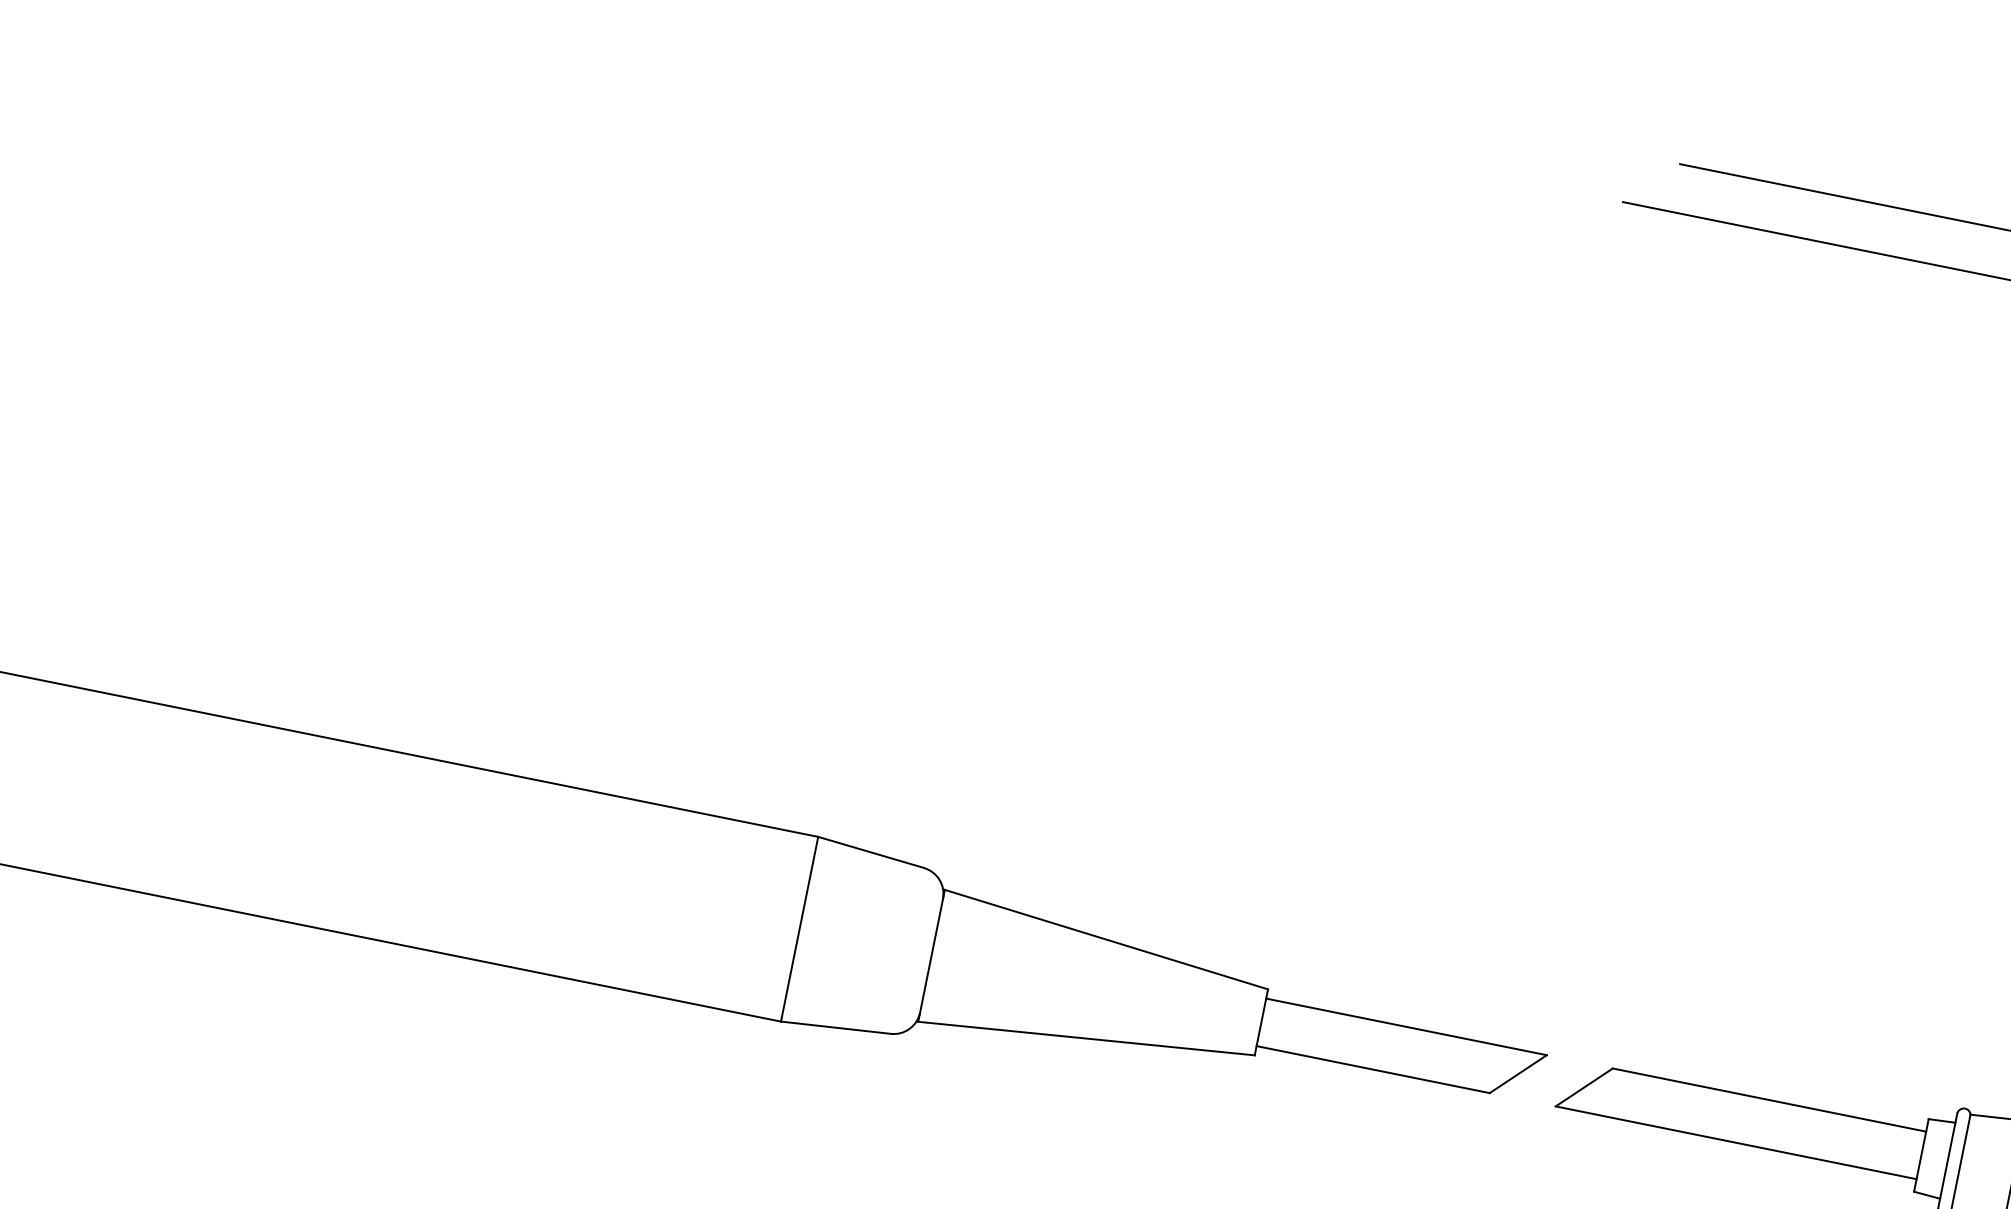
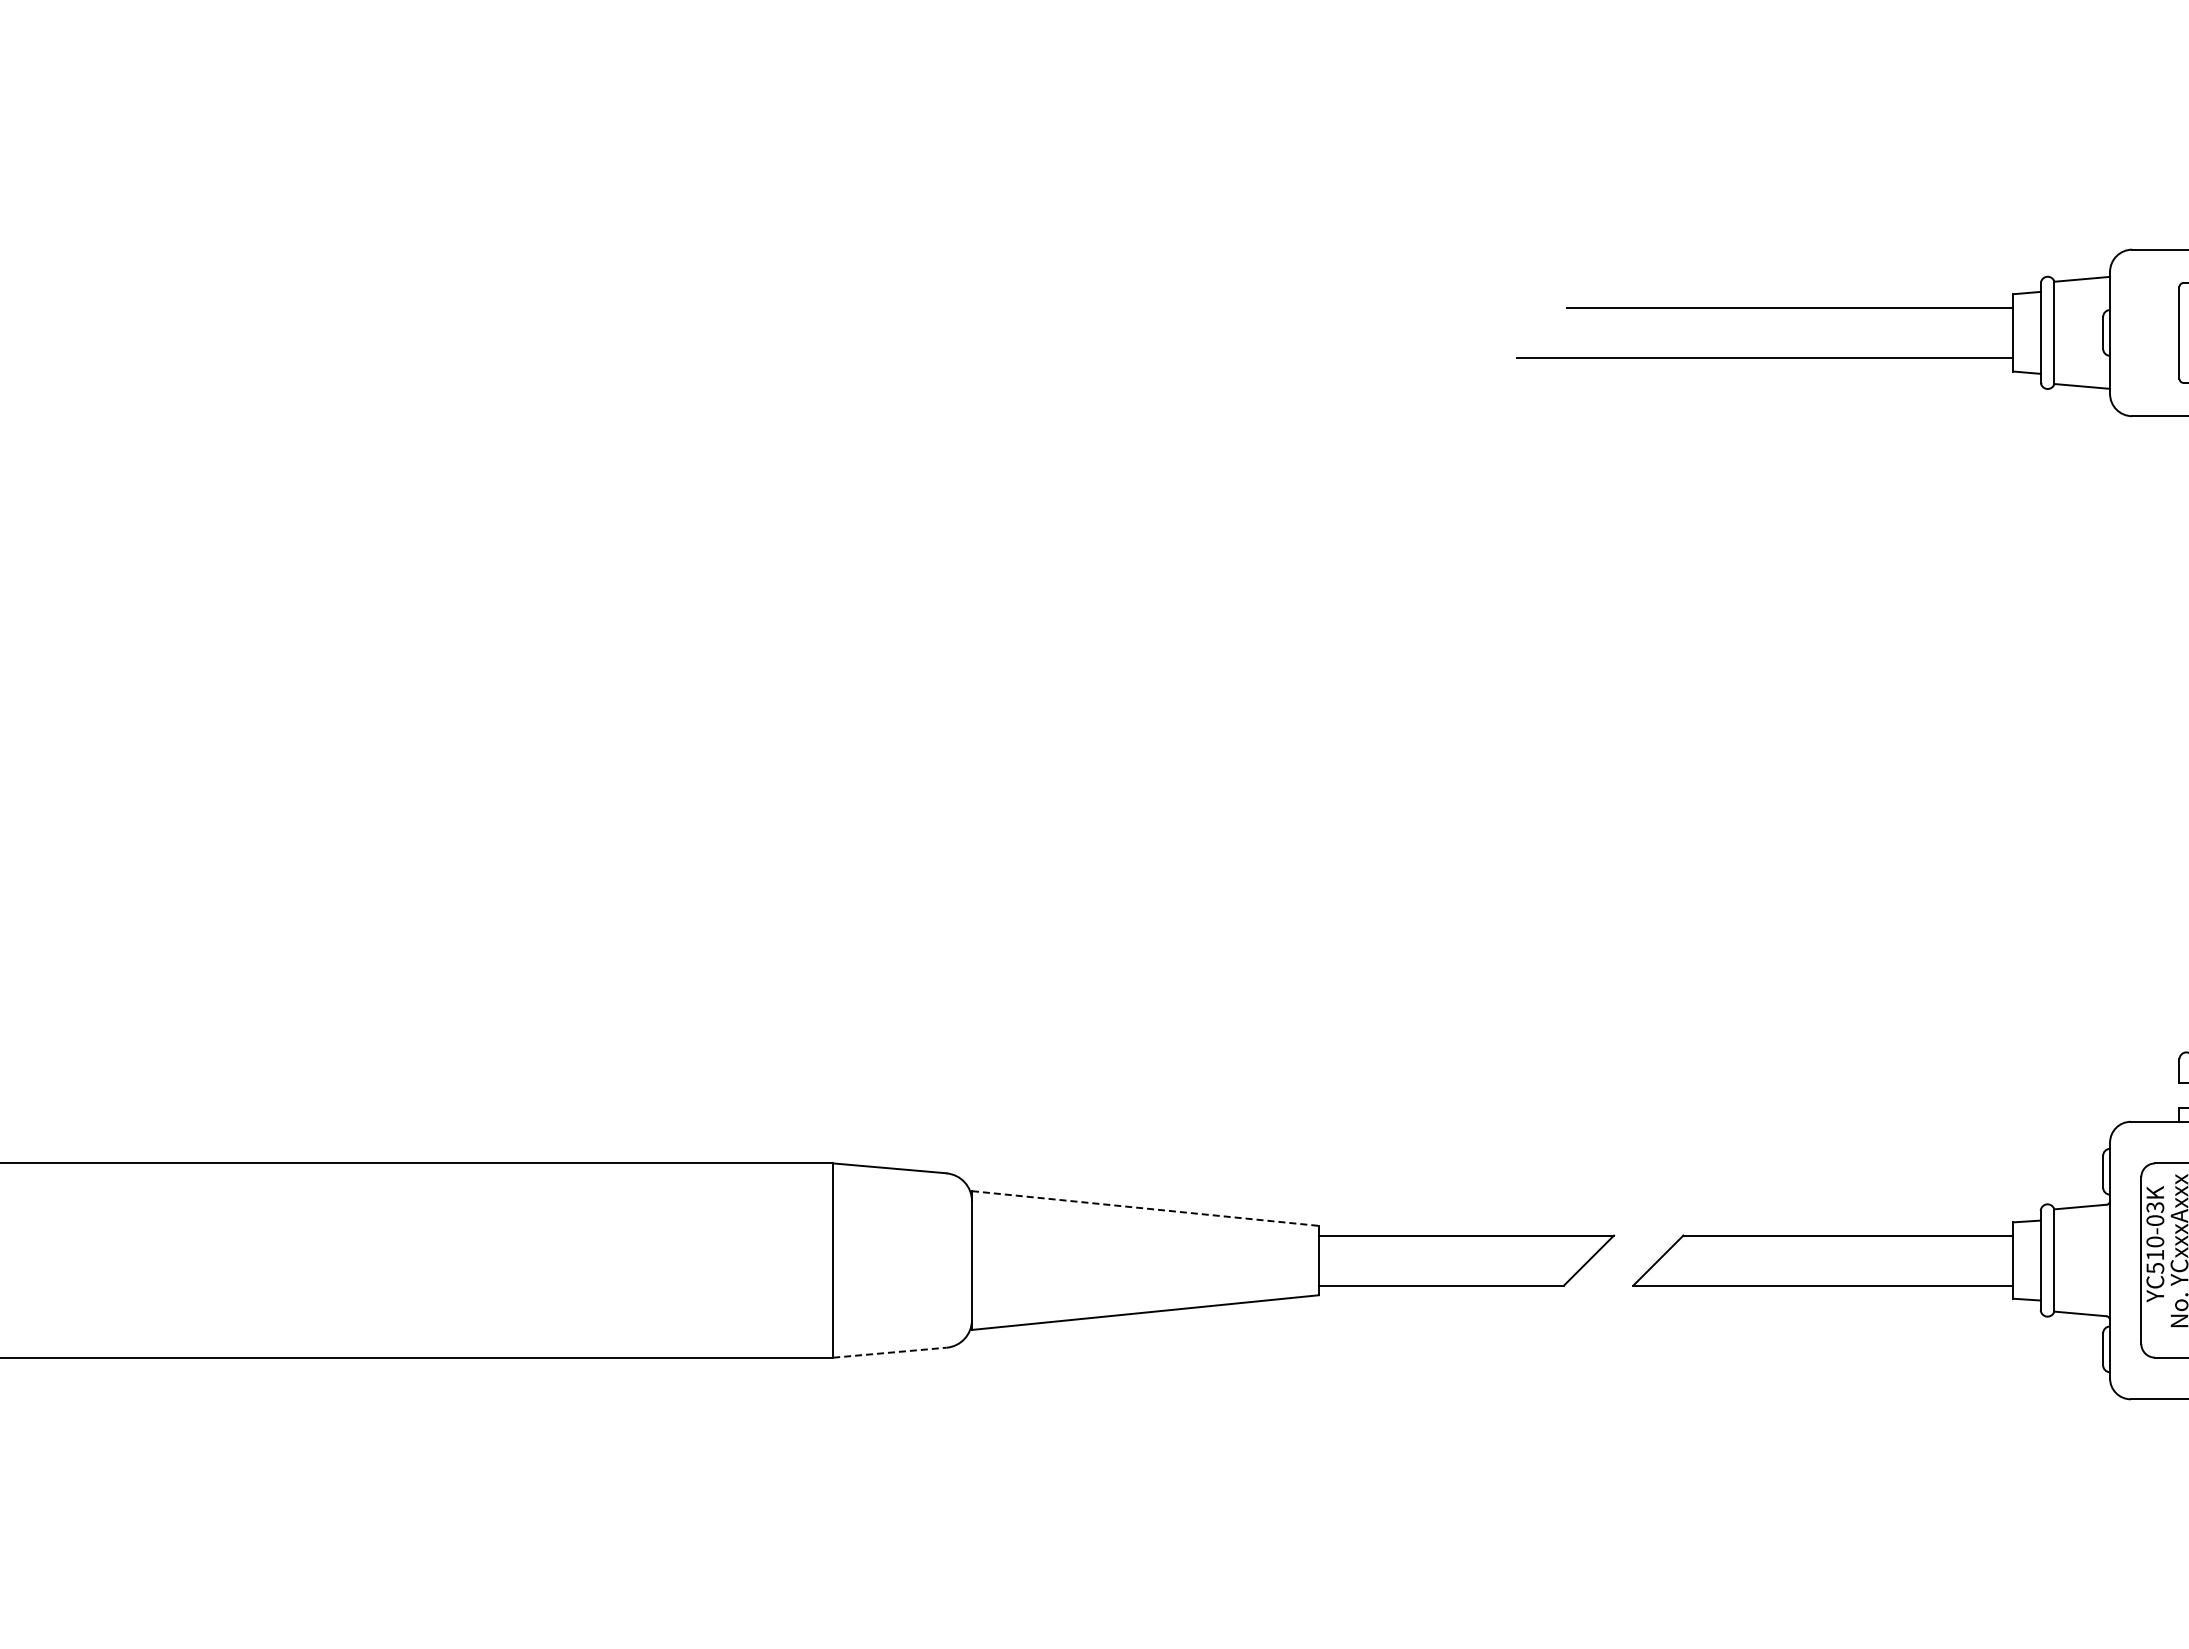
line: (1106, 939) -> (1145, 1208), solid -> dashed
line: (835, 1027) -> (889, 1352), solid -> dashed

